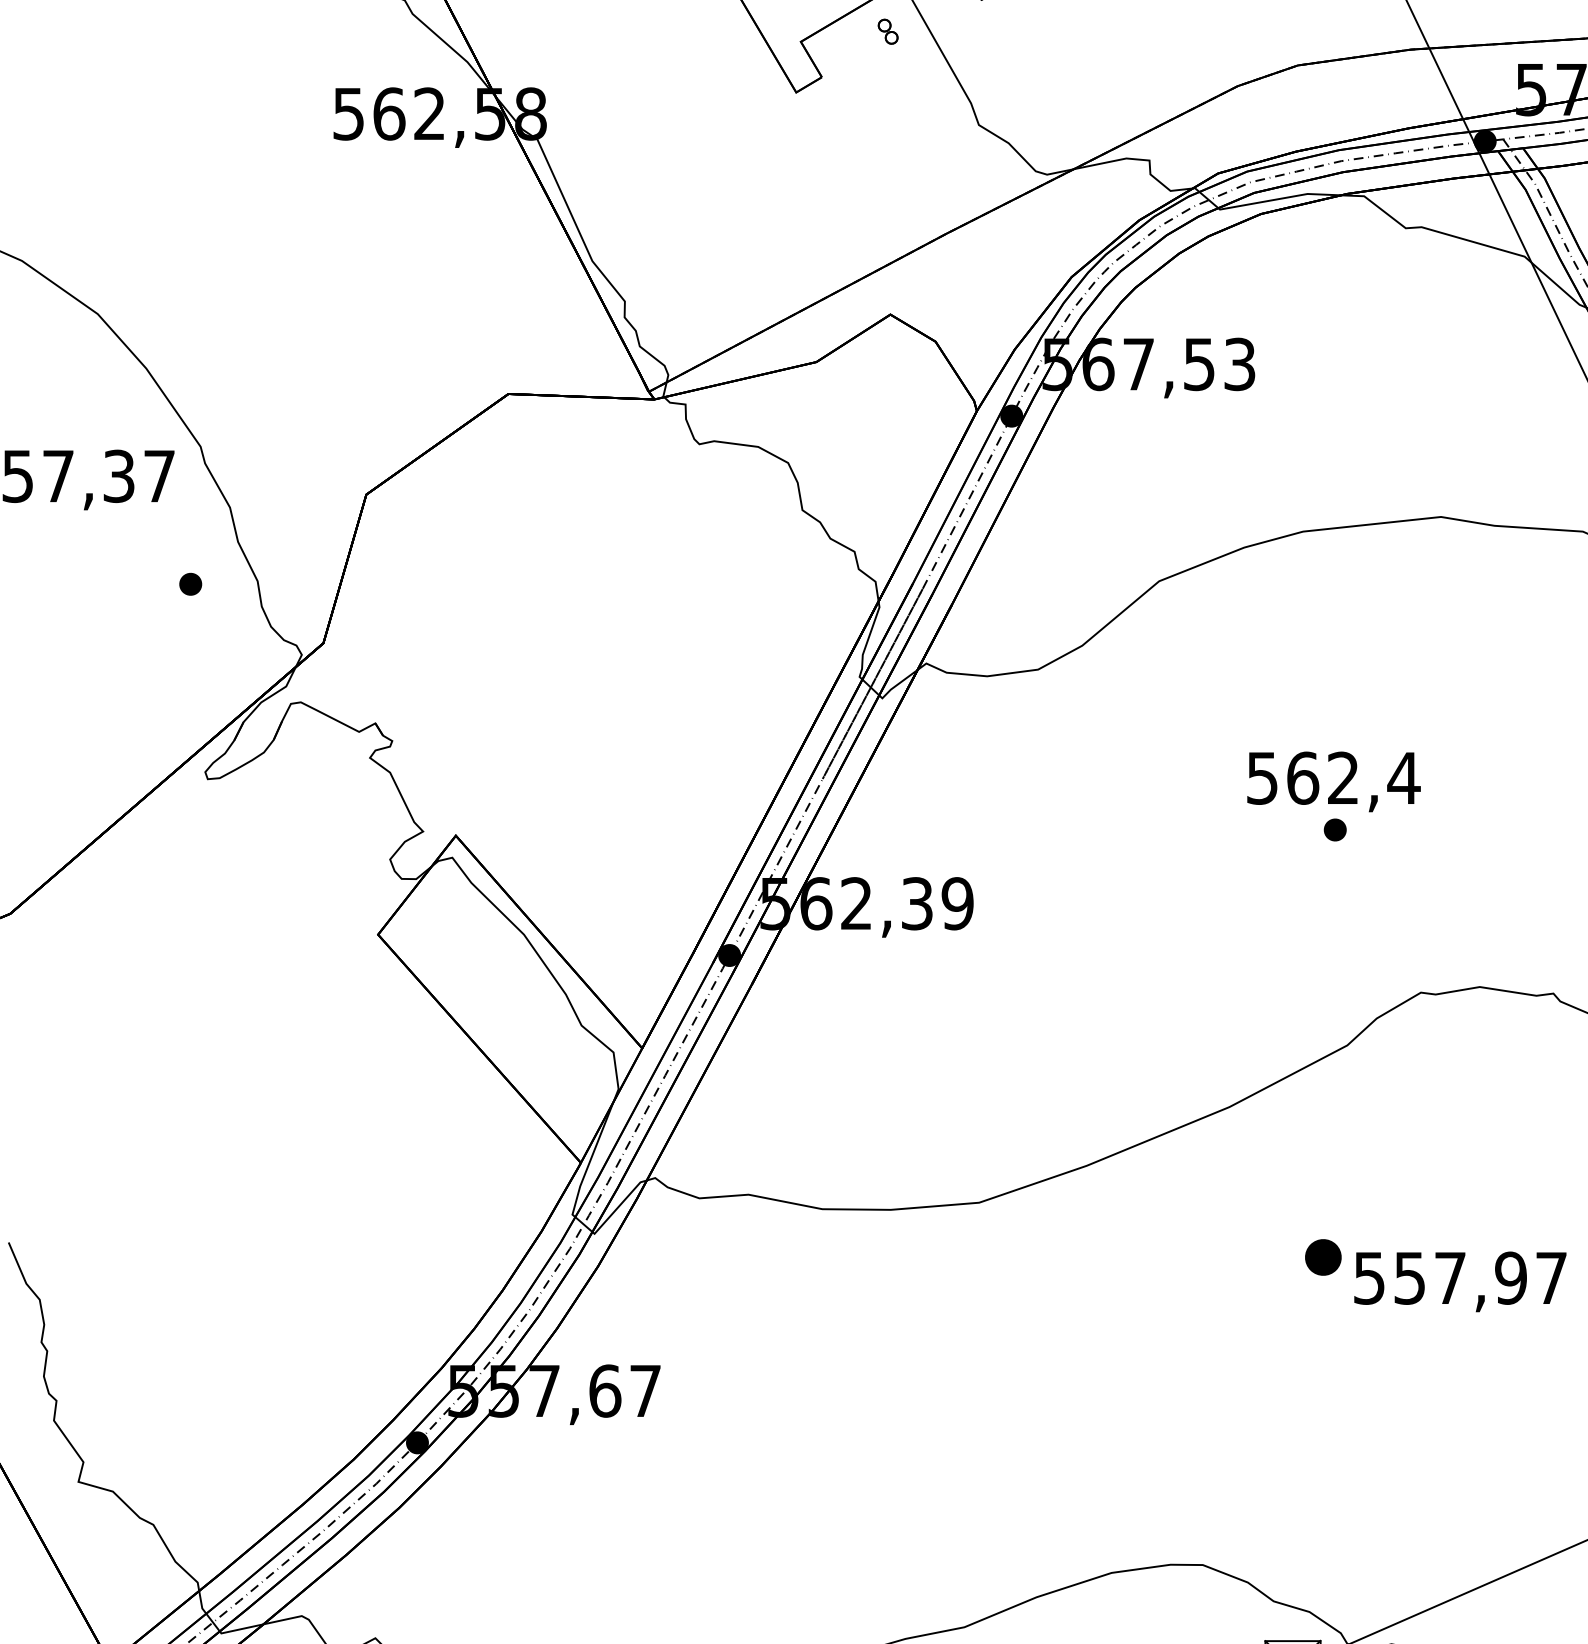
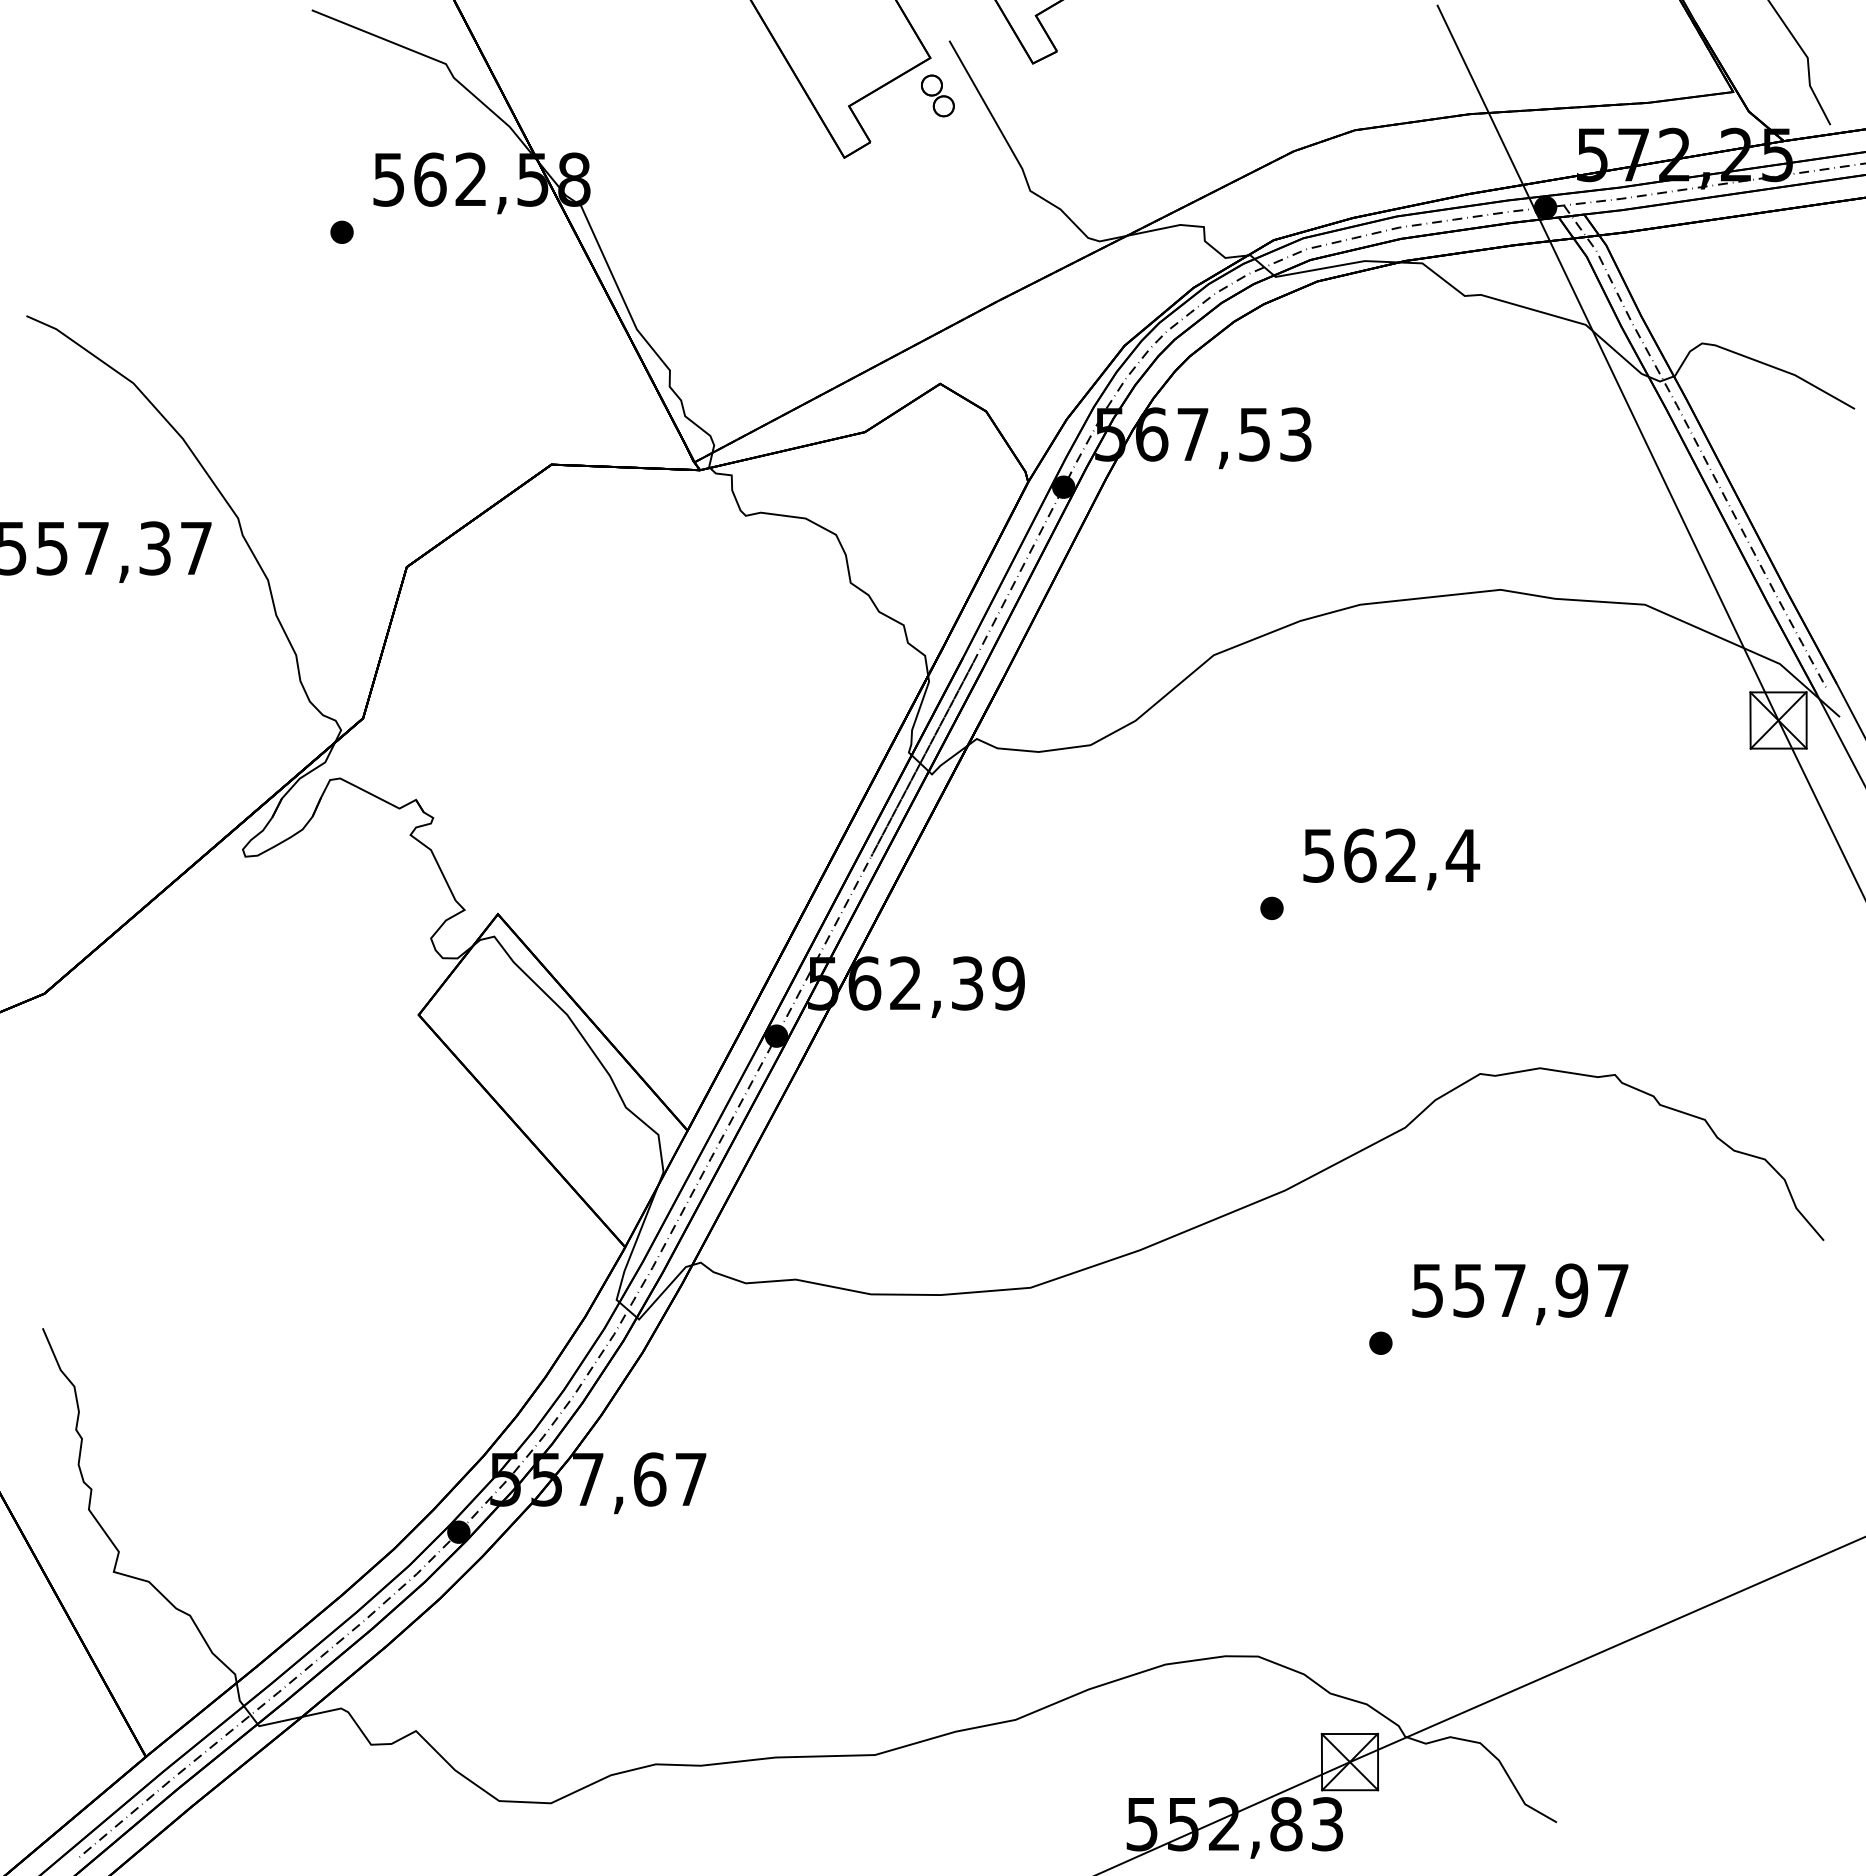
part: (887, 31) -> (937, 95), size x1.67
part: (190, 583) -> (341, 231), moved
part: (1334, 829) -> (1271, 907), moved
part: (1322, 1256) -> (1380, 1342), size x0.62
text: (1460, 1282) -> (1520, 1294), moved

